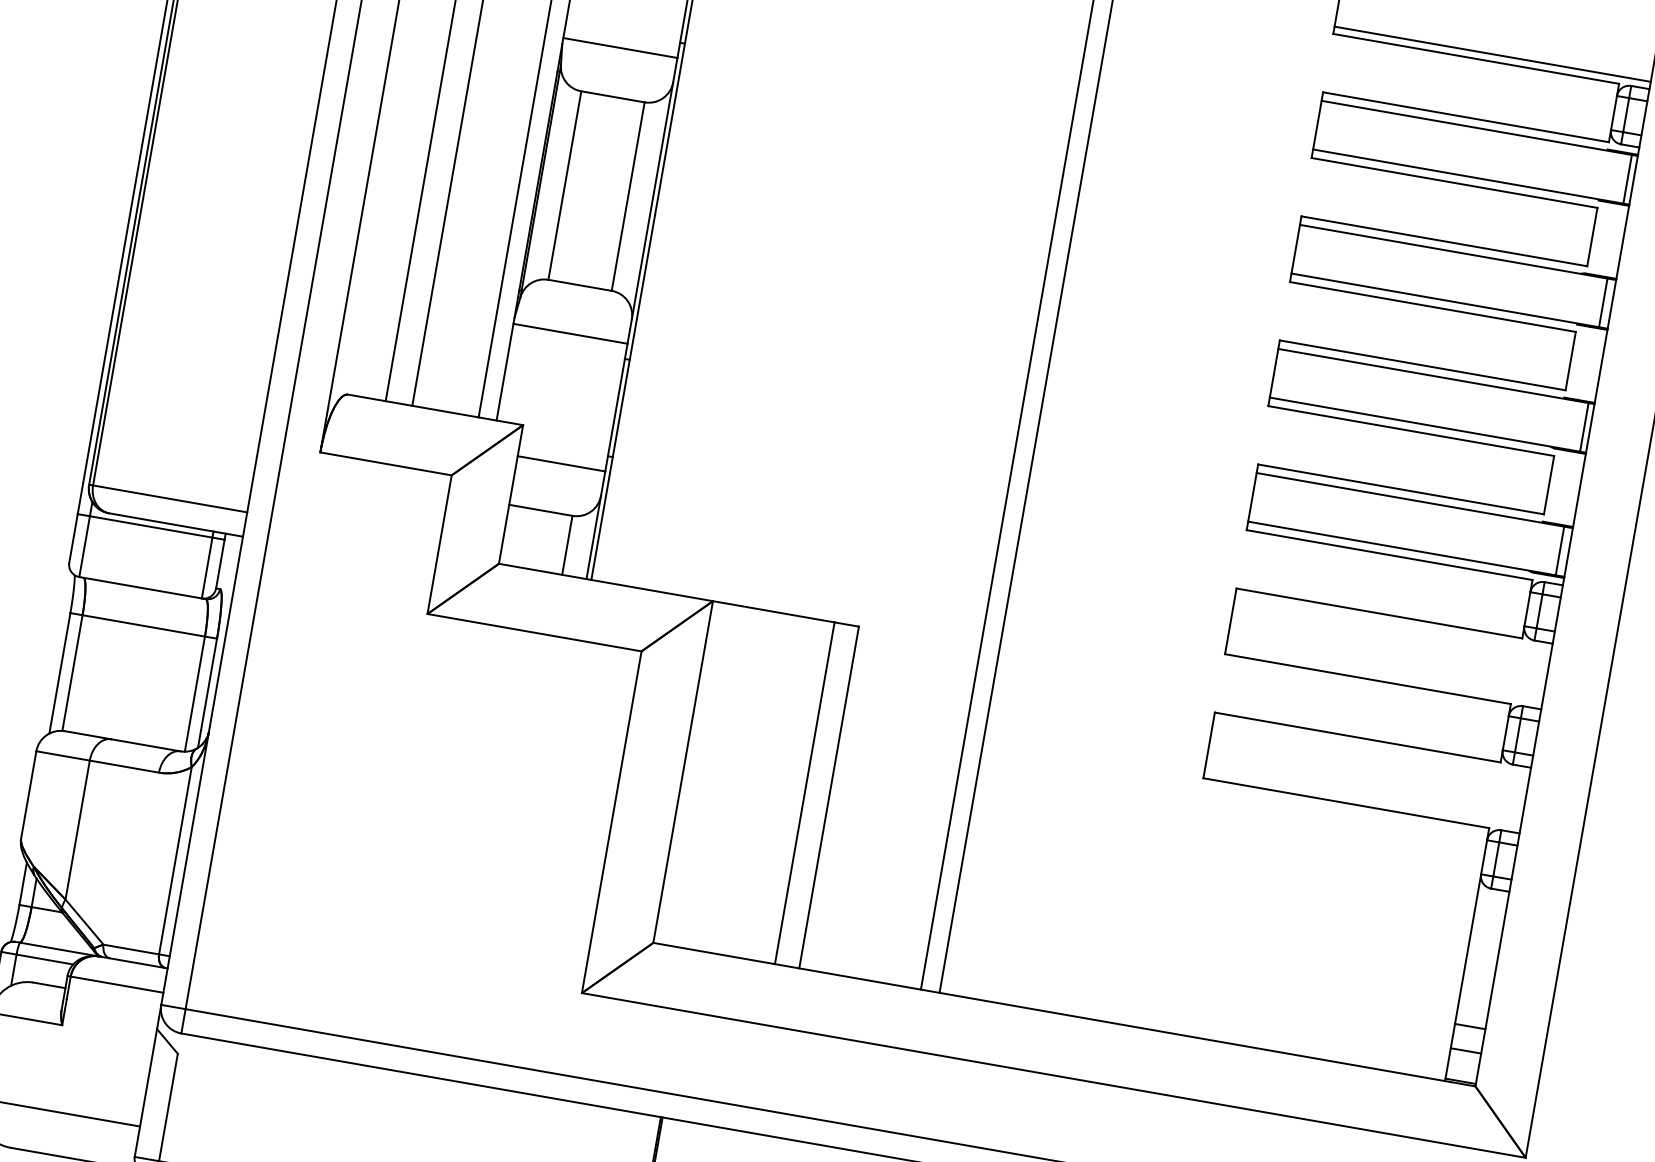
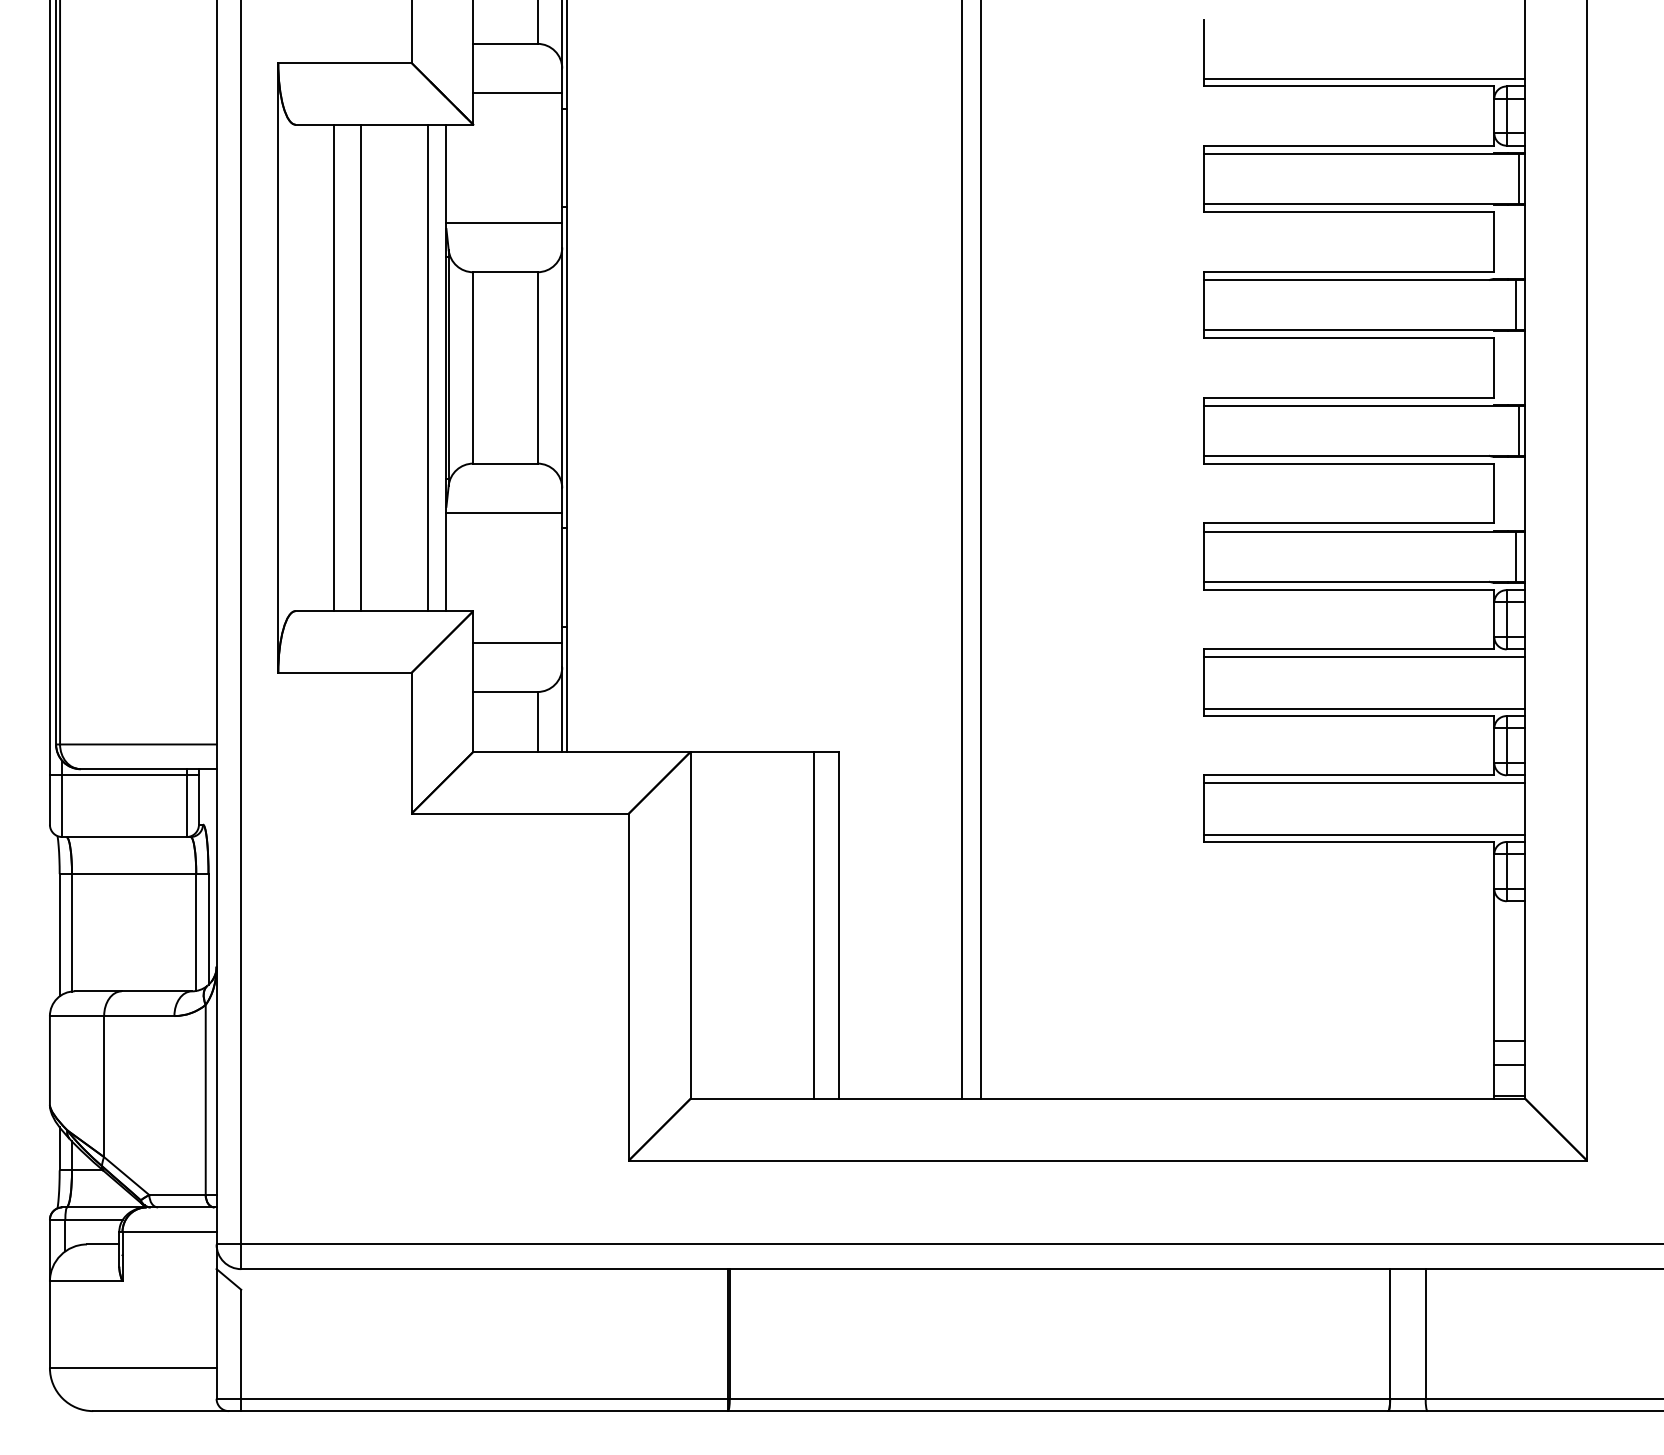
line: (1393, 623) -> (1364, 656), added
line: (1384, 674) -> (1364, 708), added
line: (1371, 747) -> (1364, 782), added
line: (1362, 798) -> (1364, 834), added

